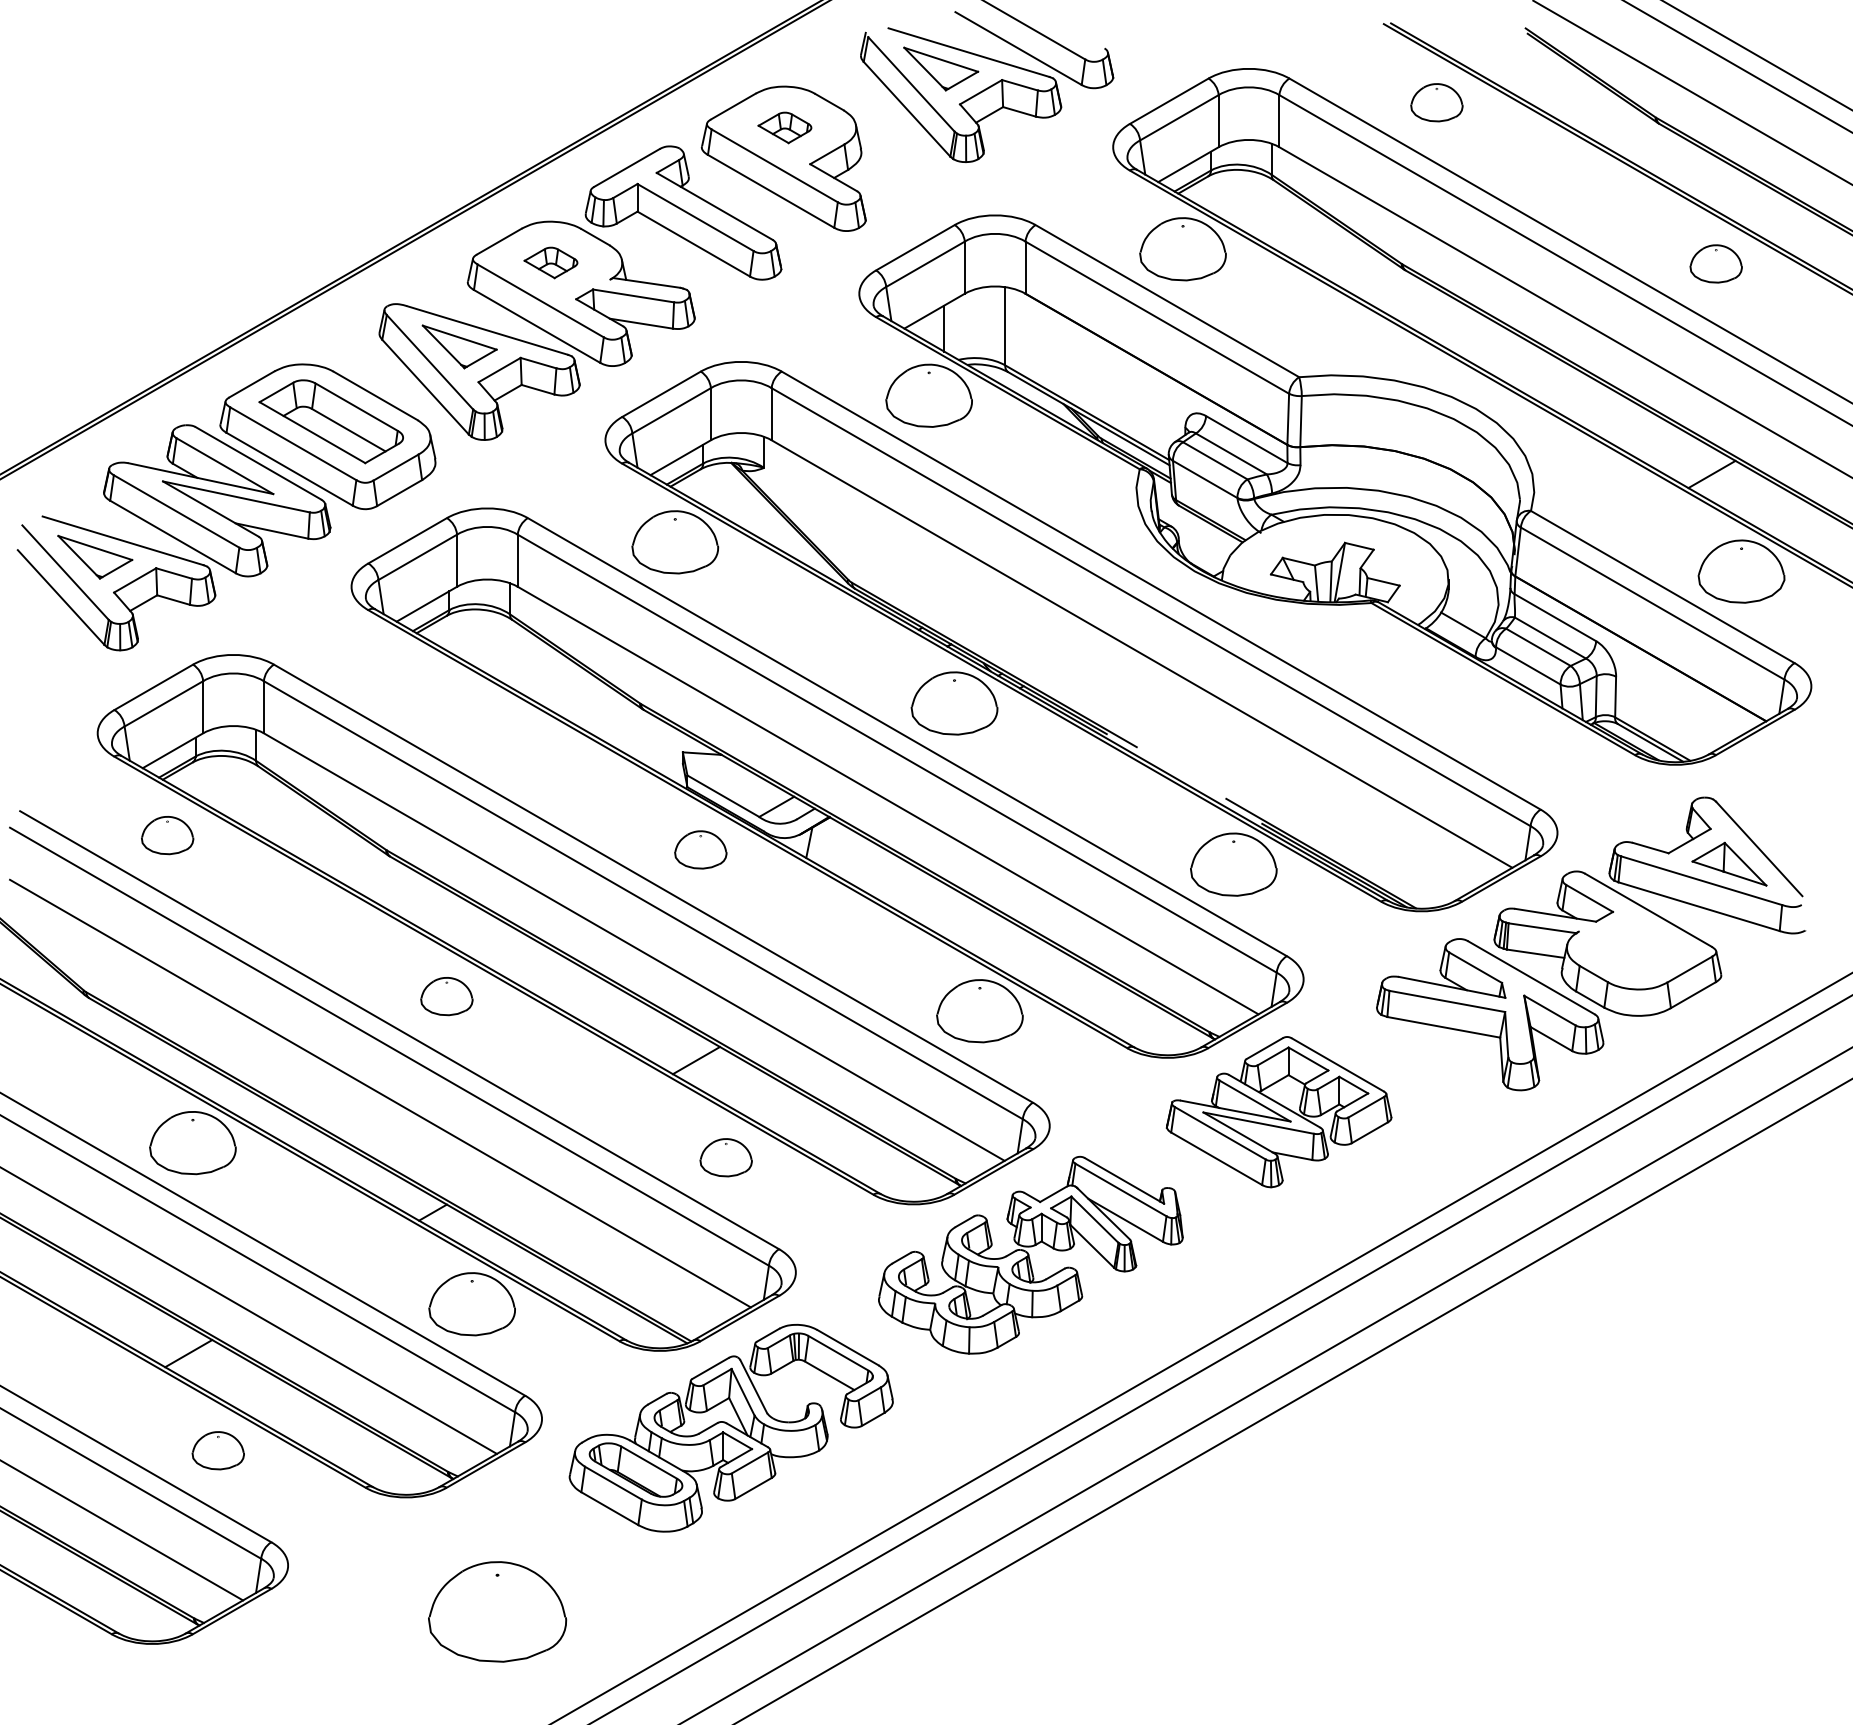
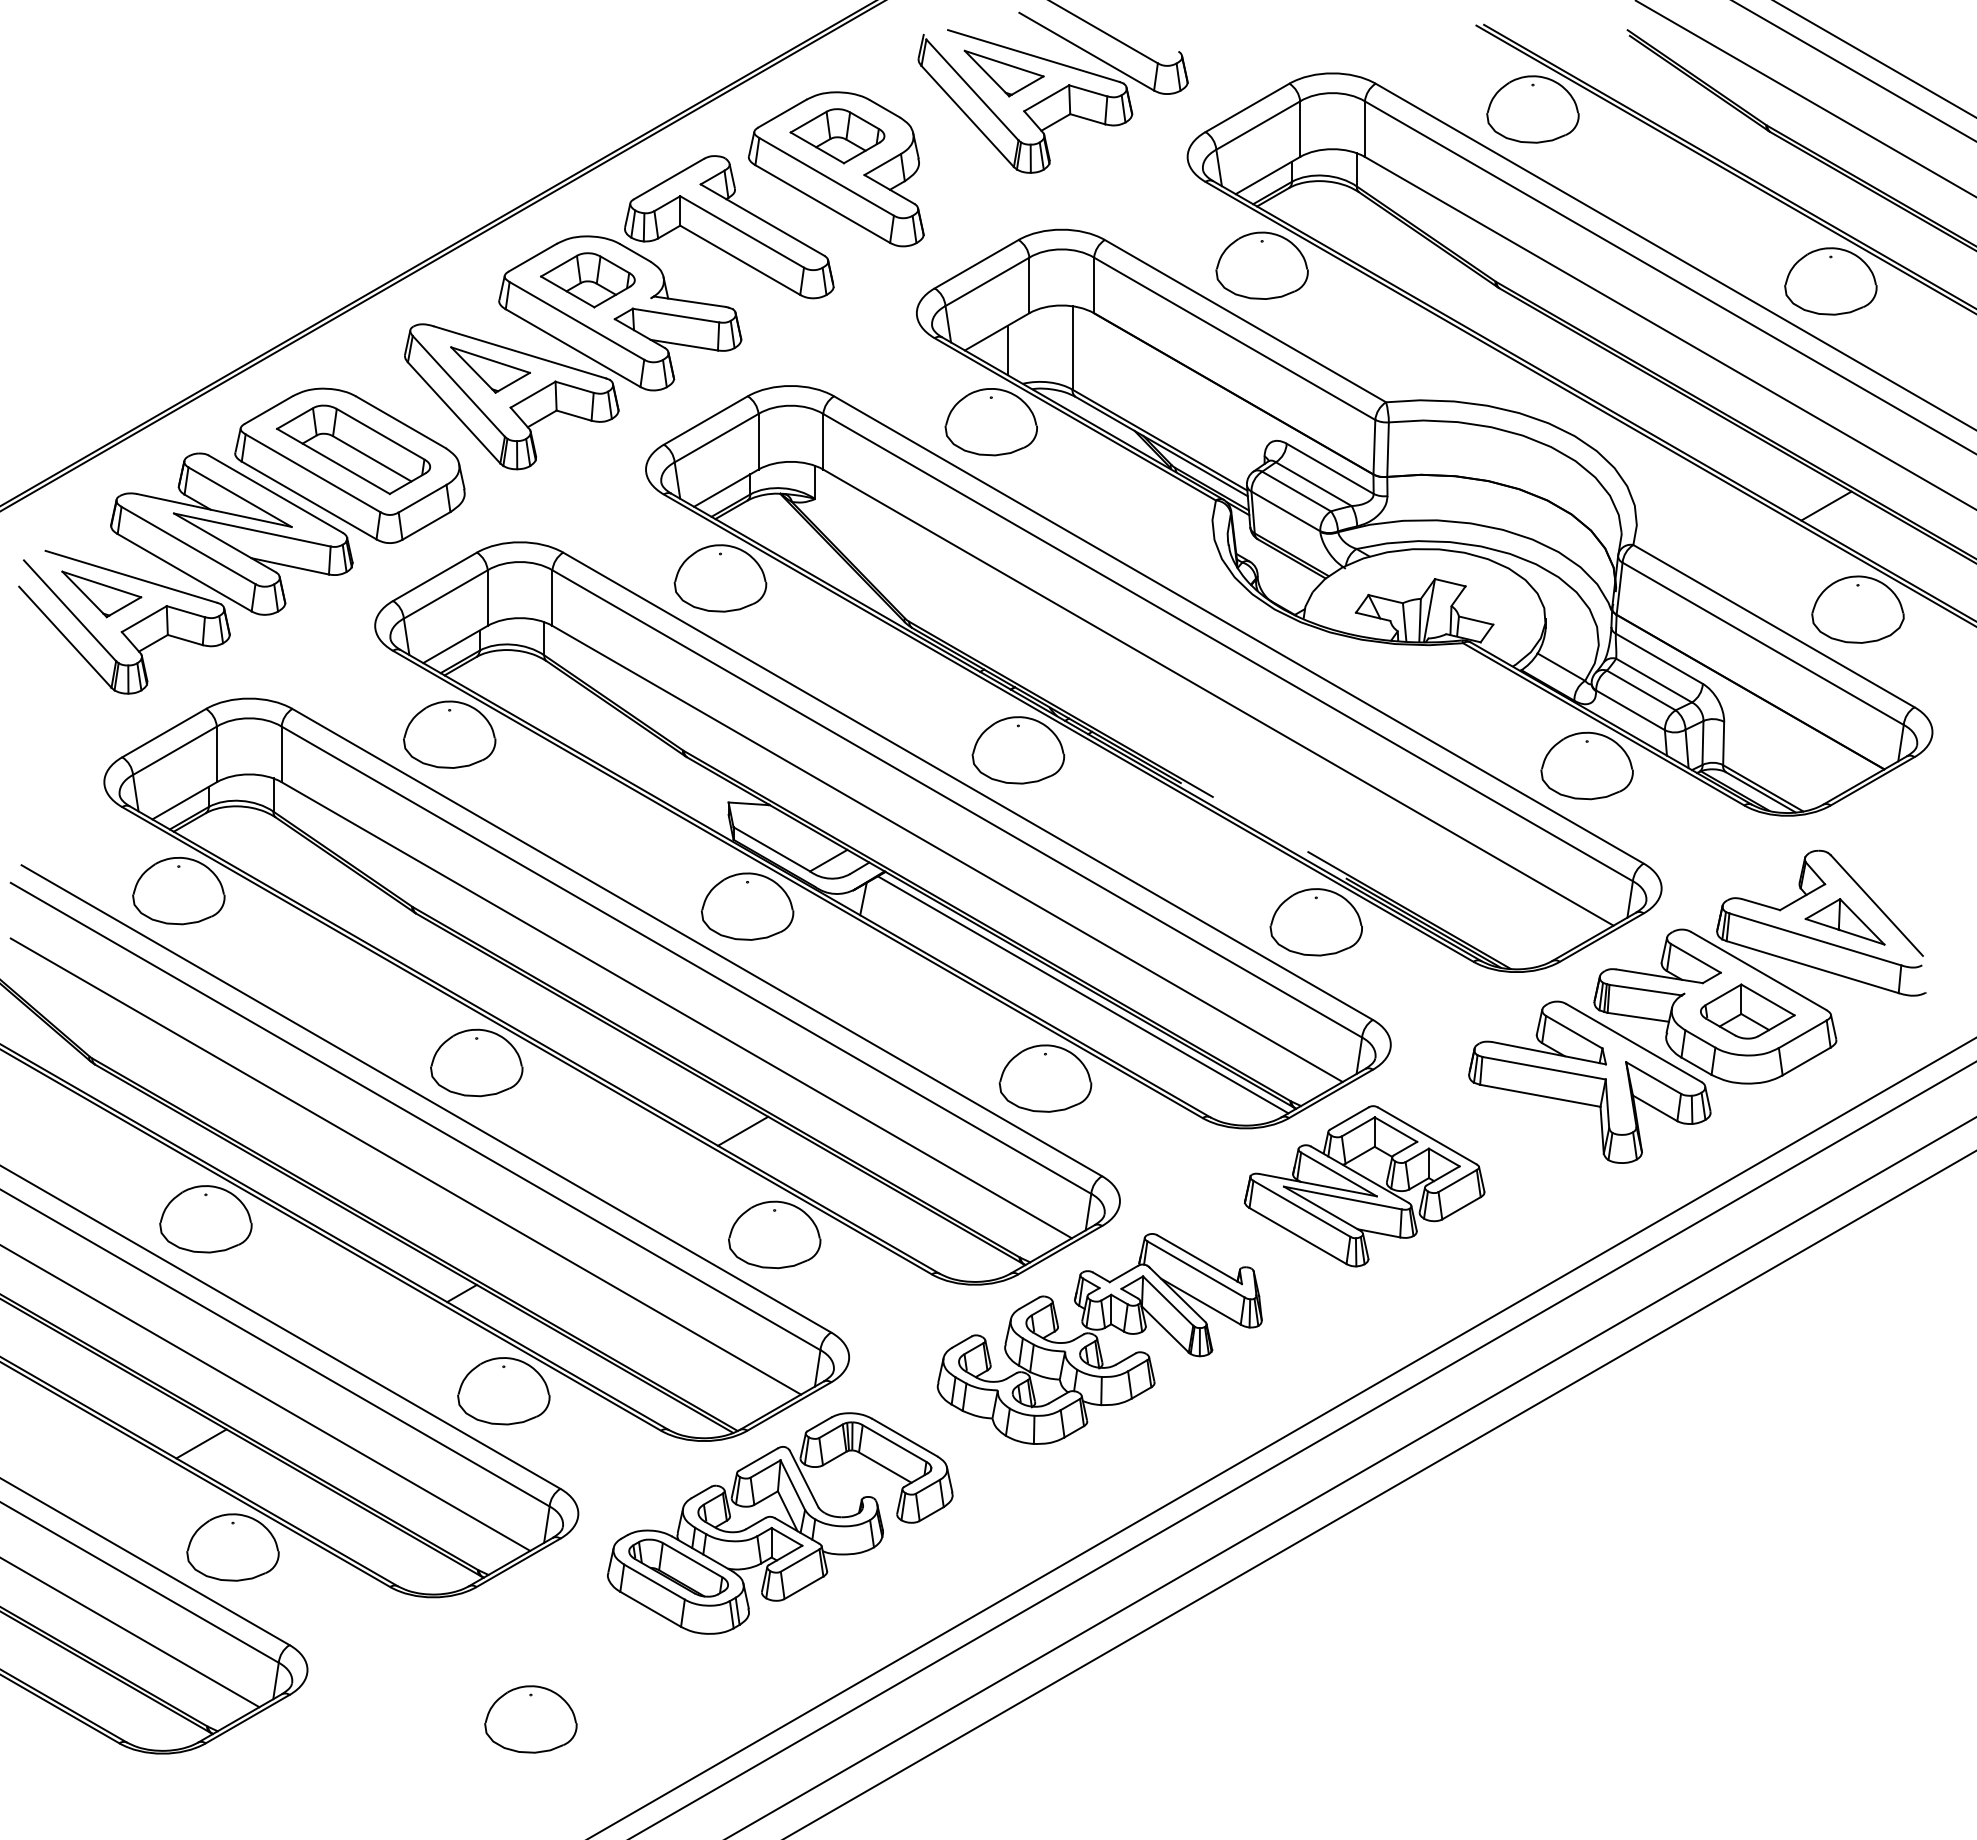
part: (1436, 102) -> (1532, 109), size x1.67
part: (784, 128) -> (837, 136), size x1.67
part: (550, 263) -> (587, 280), size x1.67
part: (1715, 263) -> (1830, 281), size x1.67
part: (421, 688) -> (449, 734), added
part: (1487, 717) -> (1586, 765), added
part: (167, 835) -> (178, 891), size x1.67
part: (700, 849) -> (747, 906), size x1.67
line: (1014, 932) -> (1082, 994), added
part: (1637, 948) -> (1747, 1011), added
part: (446, 996) -> (476, 1062), size x1.67
part: (725, 1157) -> (774, 1234), size x1.67
part: (217, 1450) -> (232, 1547), size x1.67
part: (497, 1611) -> (530, 1719), size x0.62

